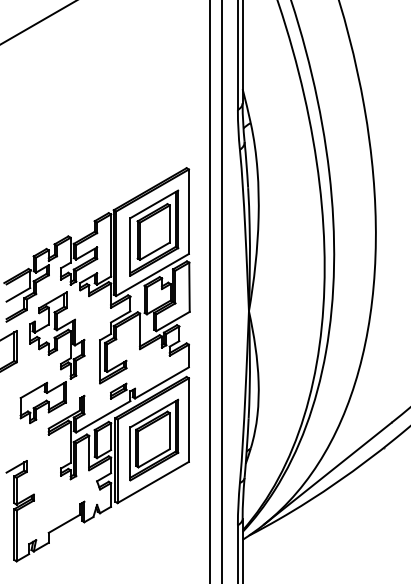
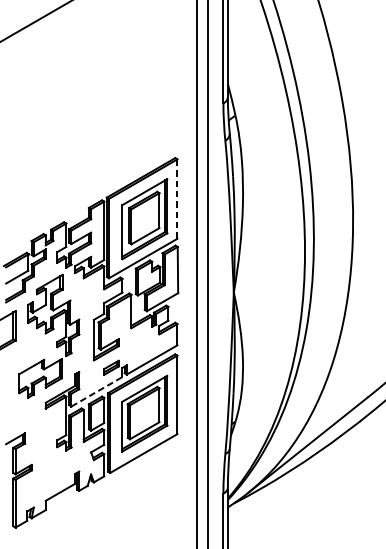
line: (188, 211) -> (177, 198), solid -> dashed
line: (103, 416) -> (97, 391), solid -> dashed

